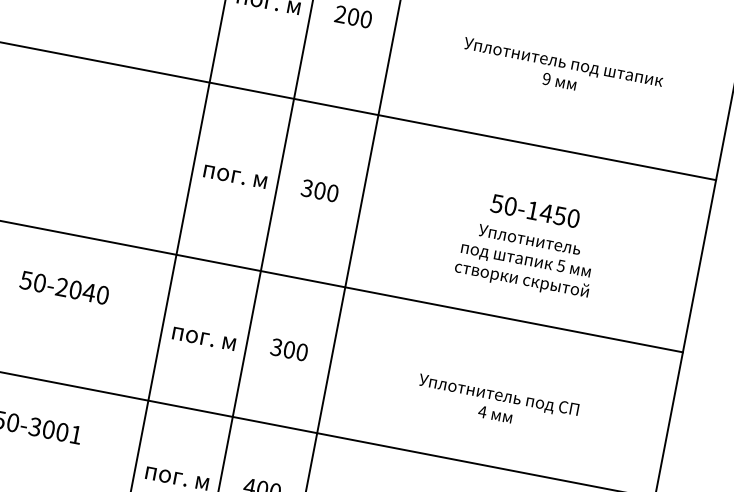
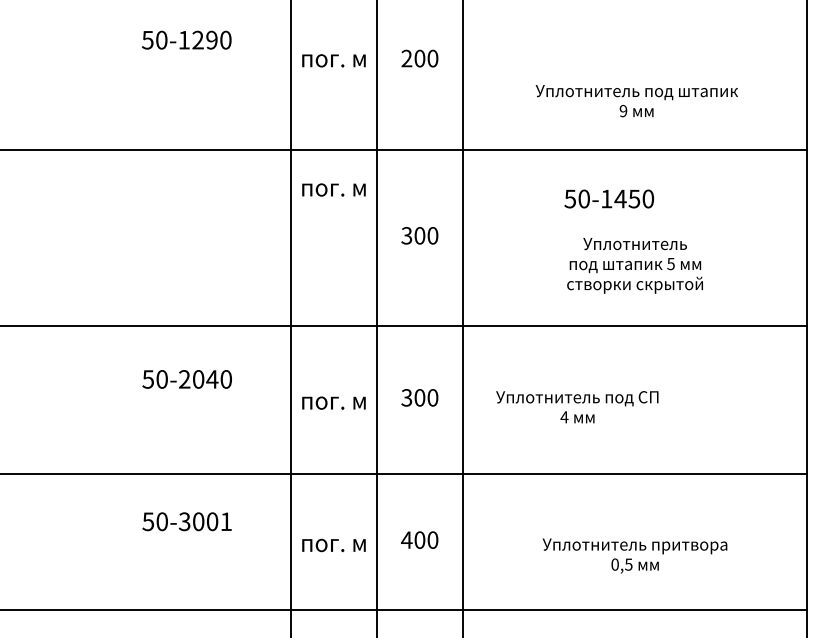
text: (561, 72) -> (636, 101), moved
text: (234, 176) -> (333, 189), moved
text: (534, 210) -> (608, 198), moved
text: (497, 404) -> (577, 407), moved

